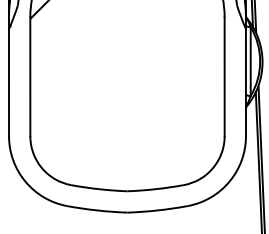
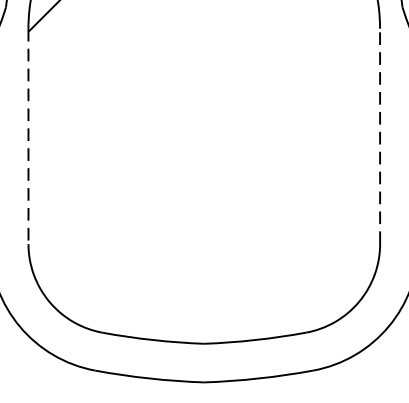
line: (224, 76) -> (379, 136), solid -> dashed
line: (30, 77) -> (28, 137), solid -> dashed

